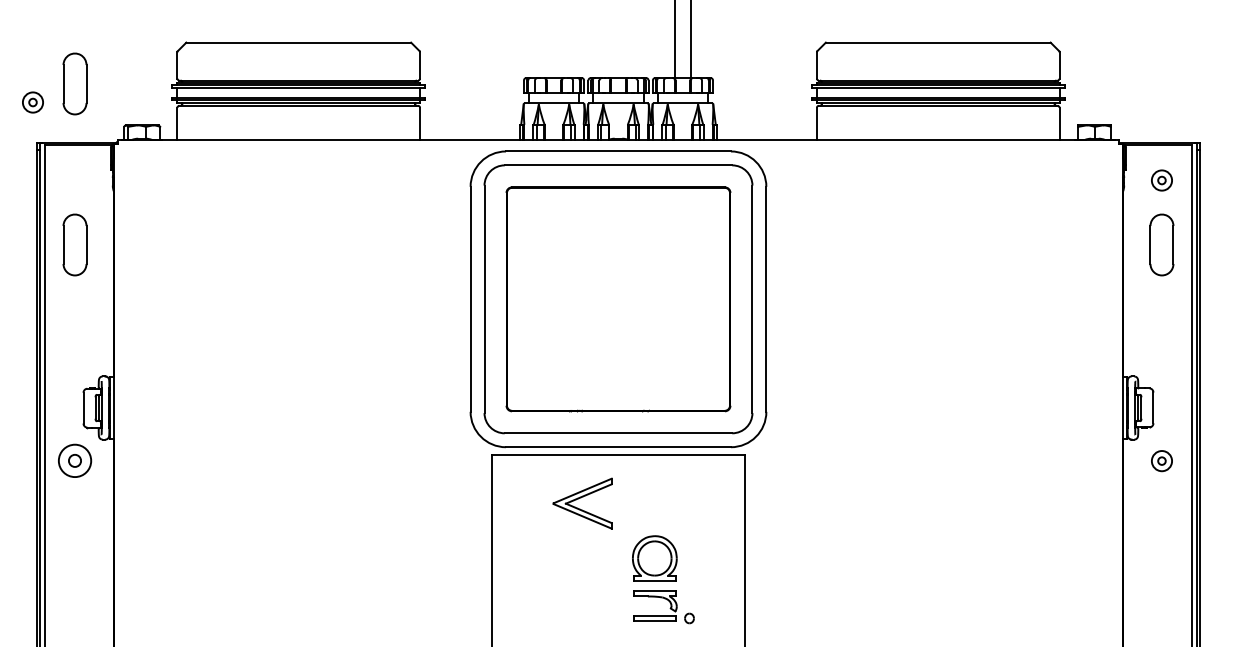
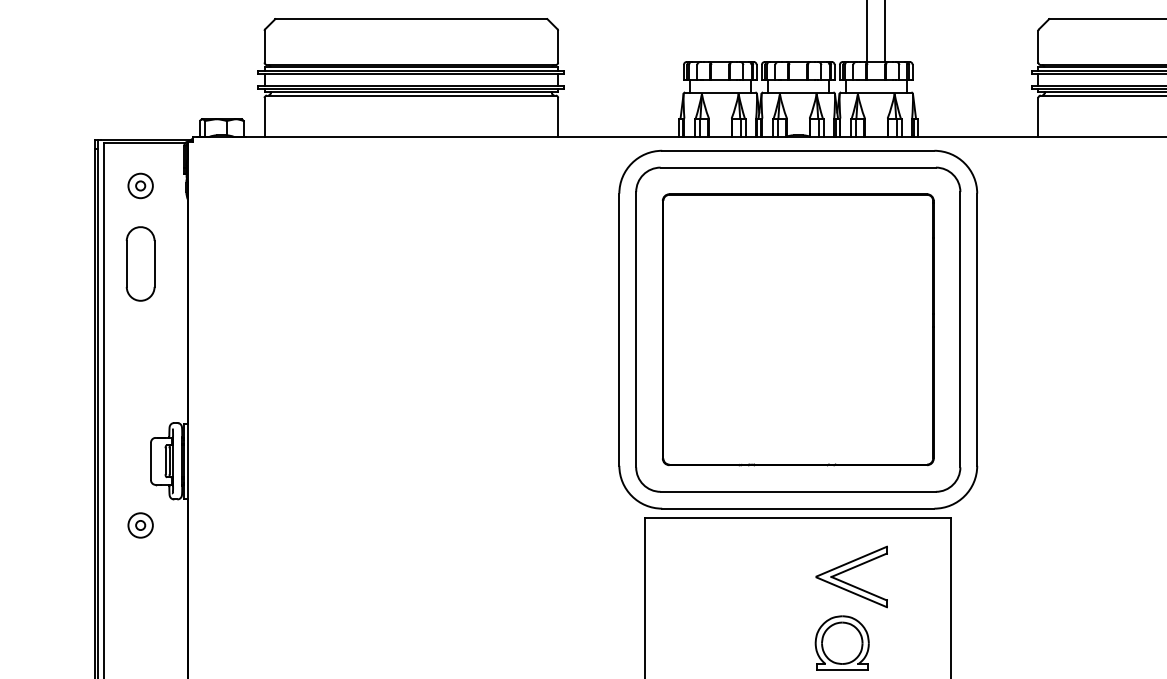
part: (74, 83) -> (140, 68), removed
part: (32, 102) -> (140, 185), moved
part: (74, 461) -> (140, 525), size x0.62
part: (582, 503) -> (851, 576), moved

